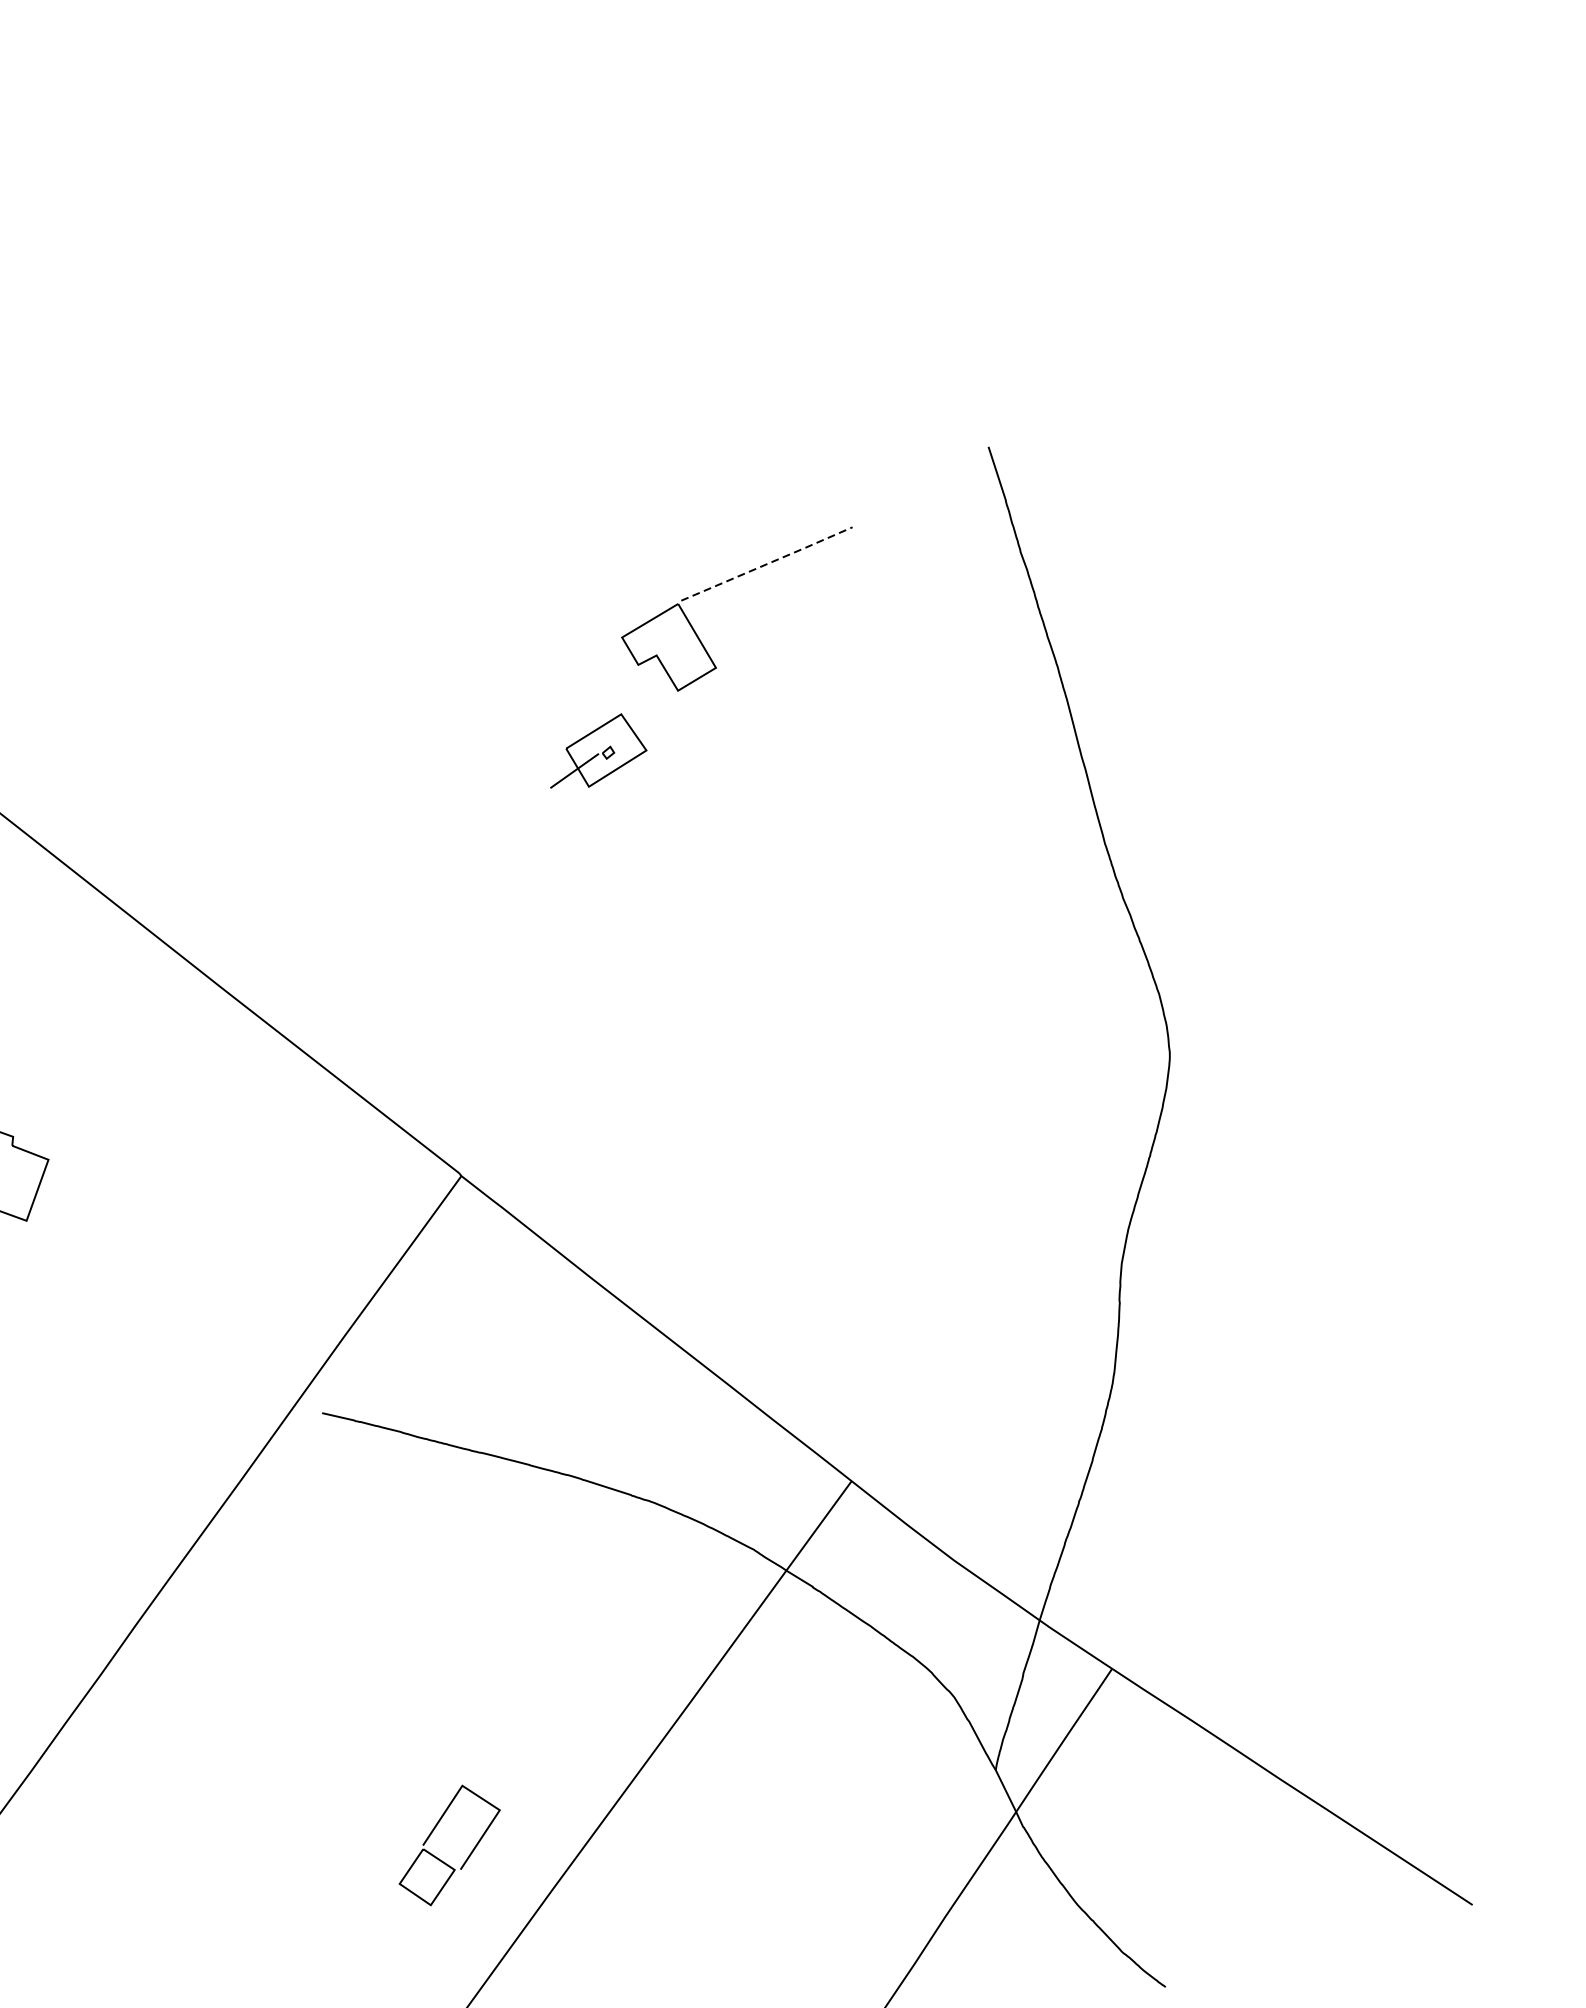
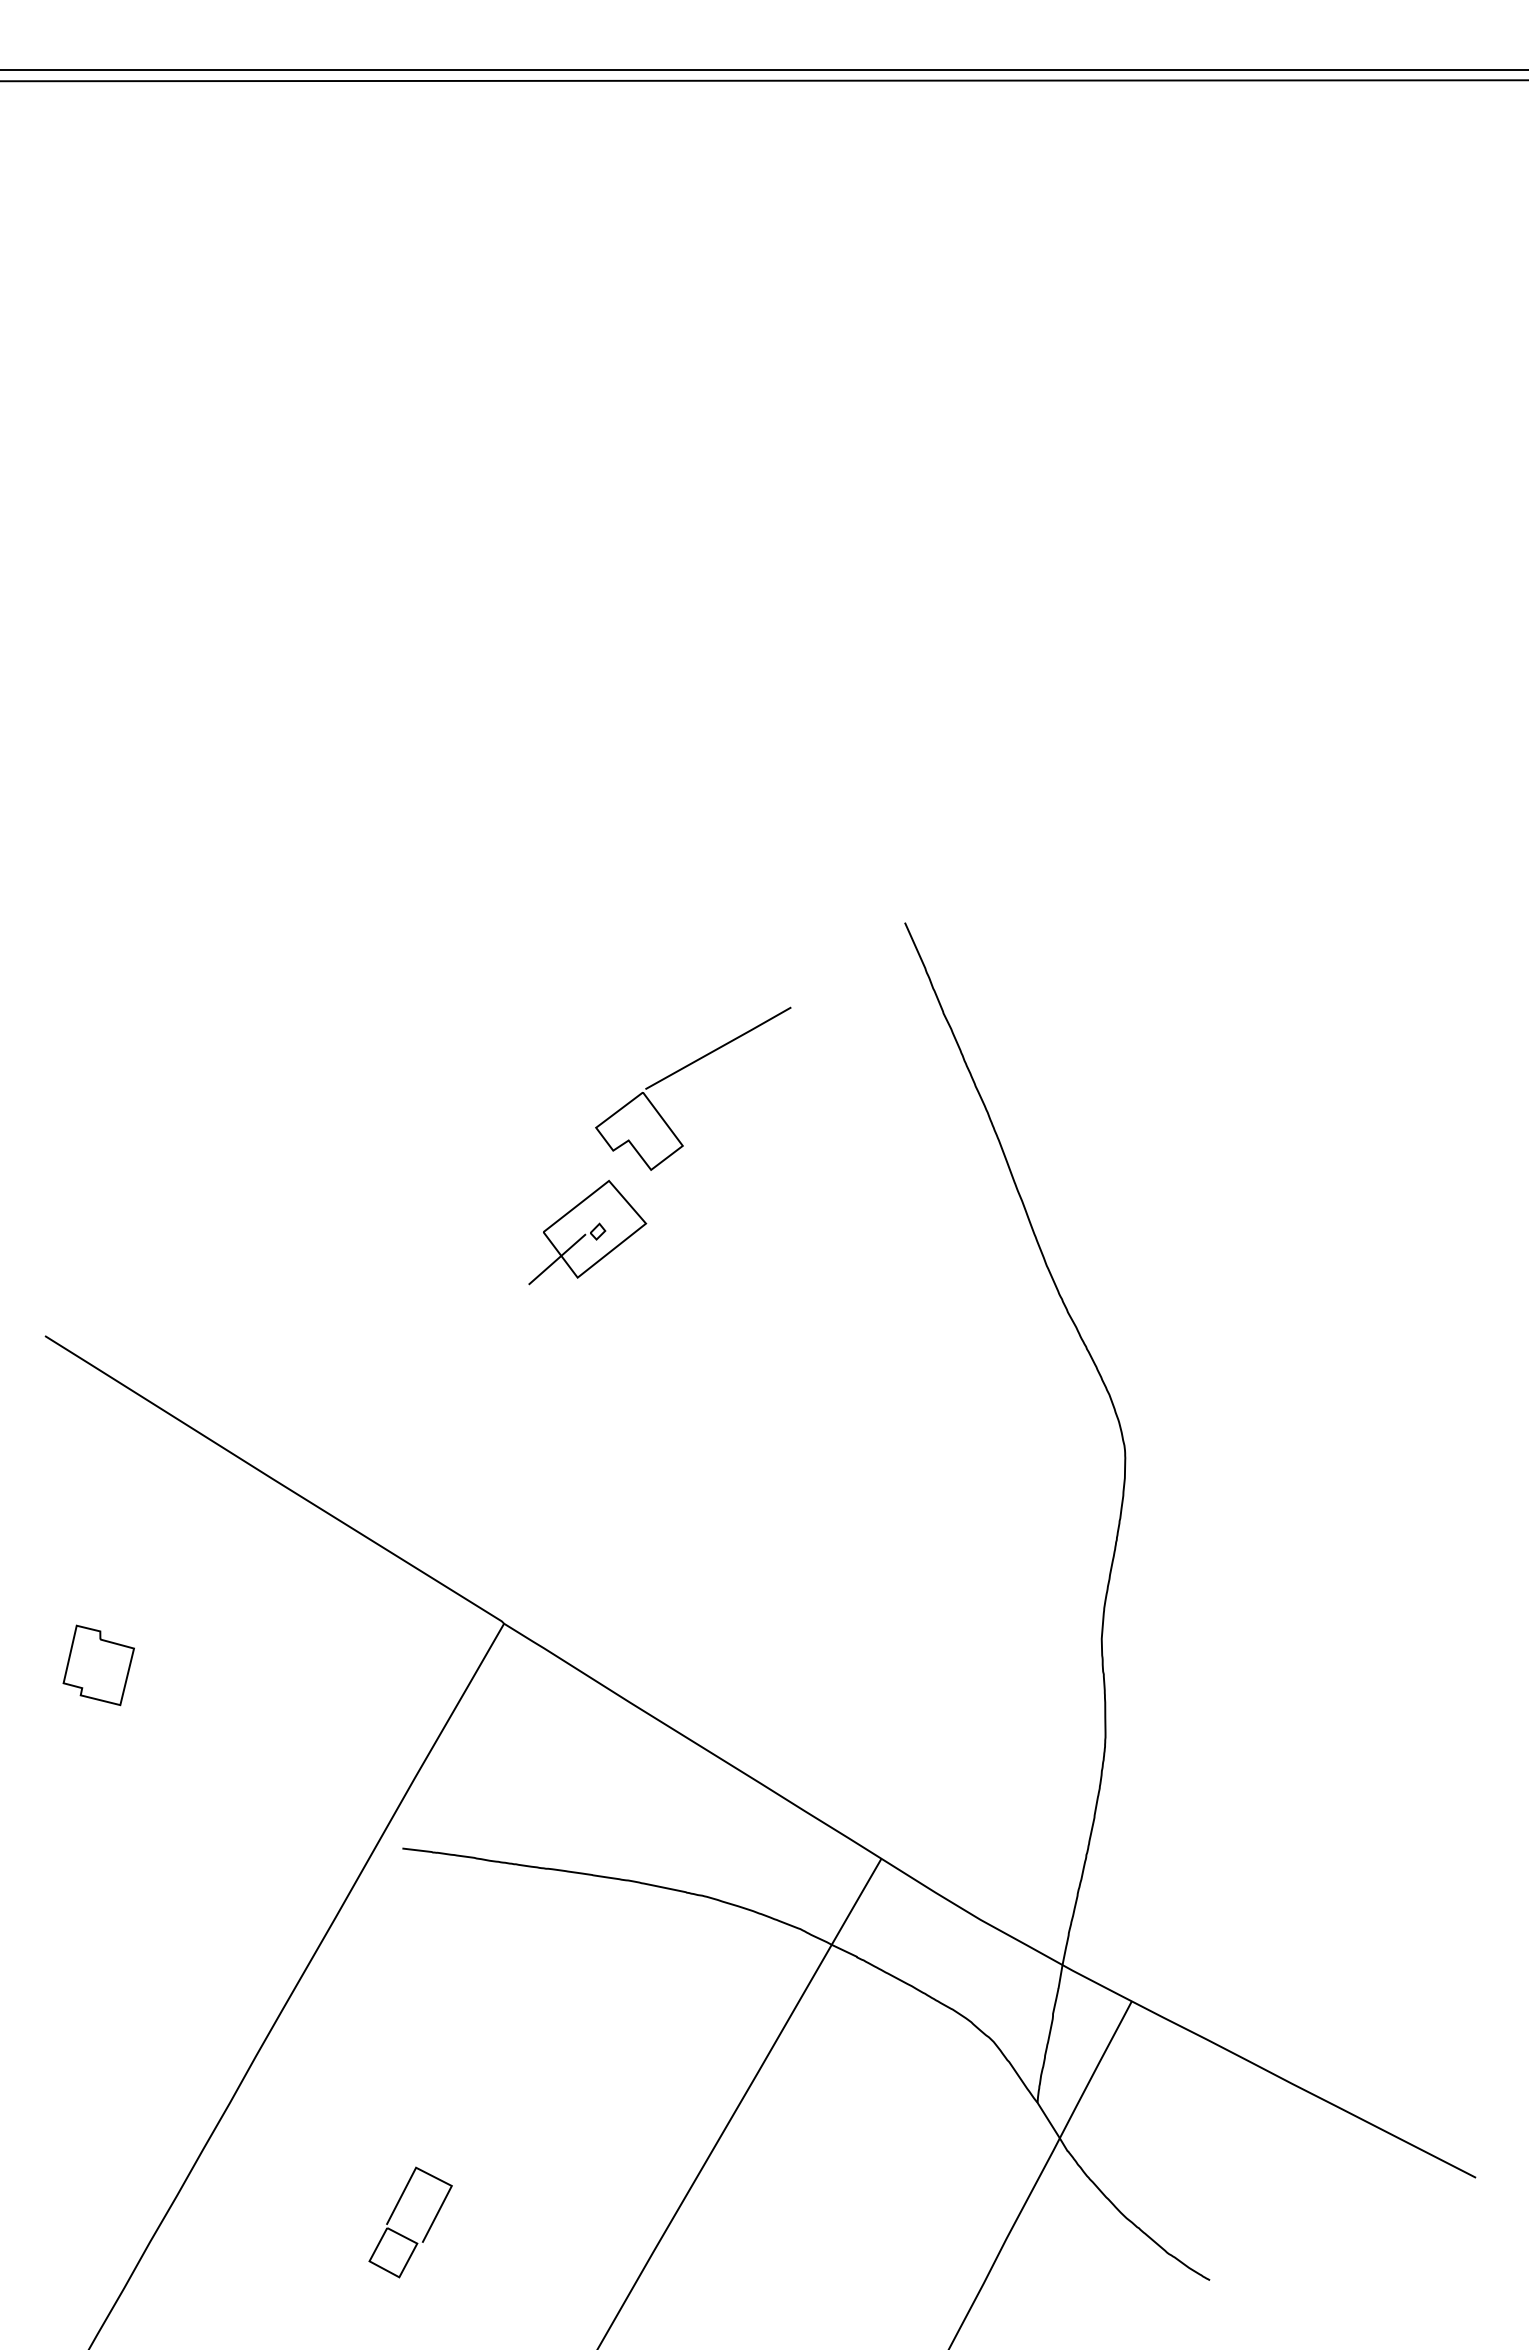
line: (768, 564) -> (719, 1048), dashed -> solid
part: (600, 752) -> (587, 1232), size x1.43
part: (441, 1859) -> (404, 2235), moved

